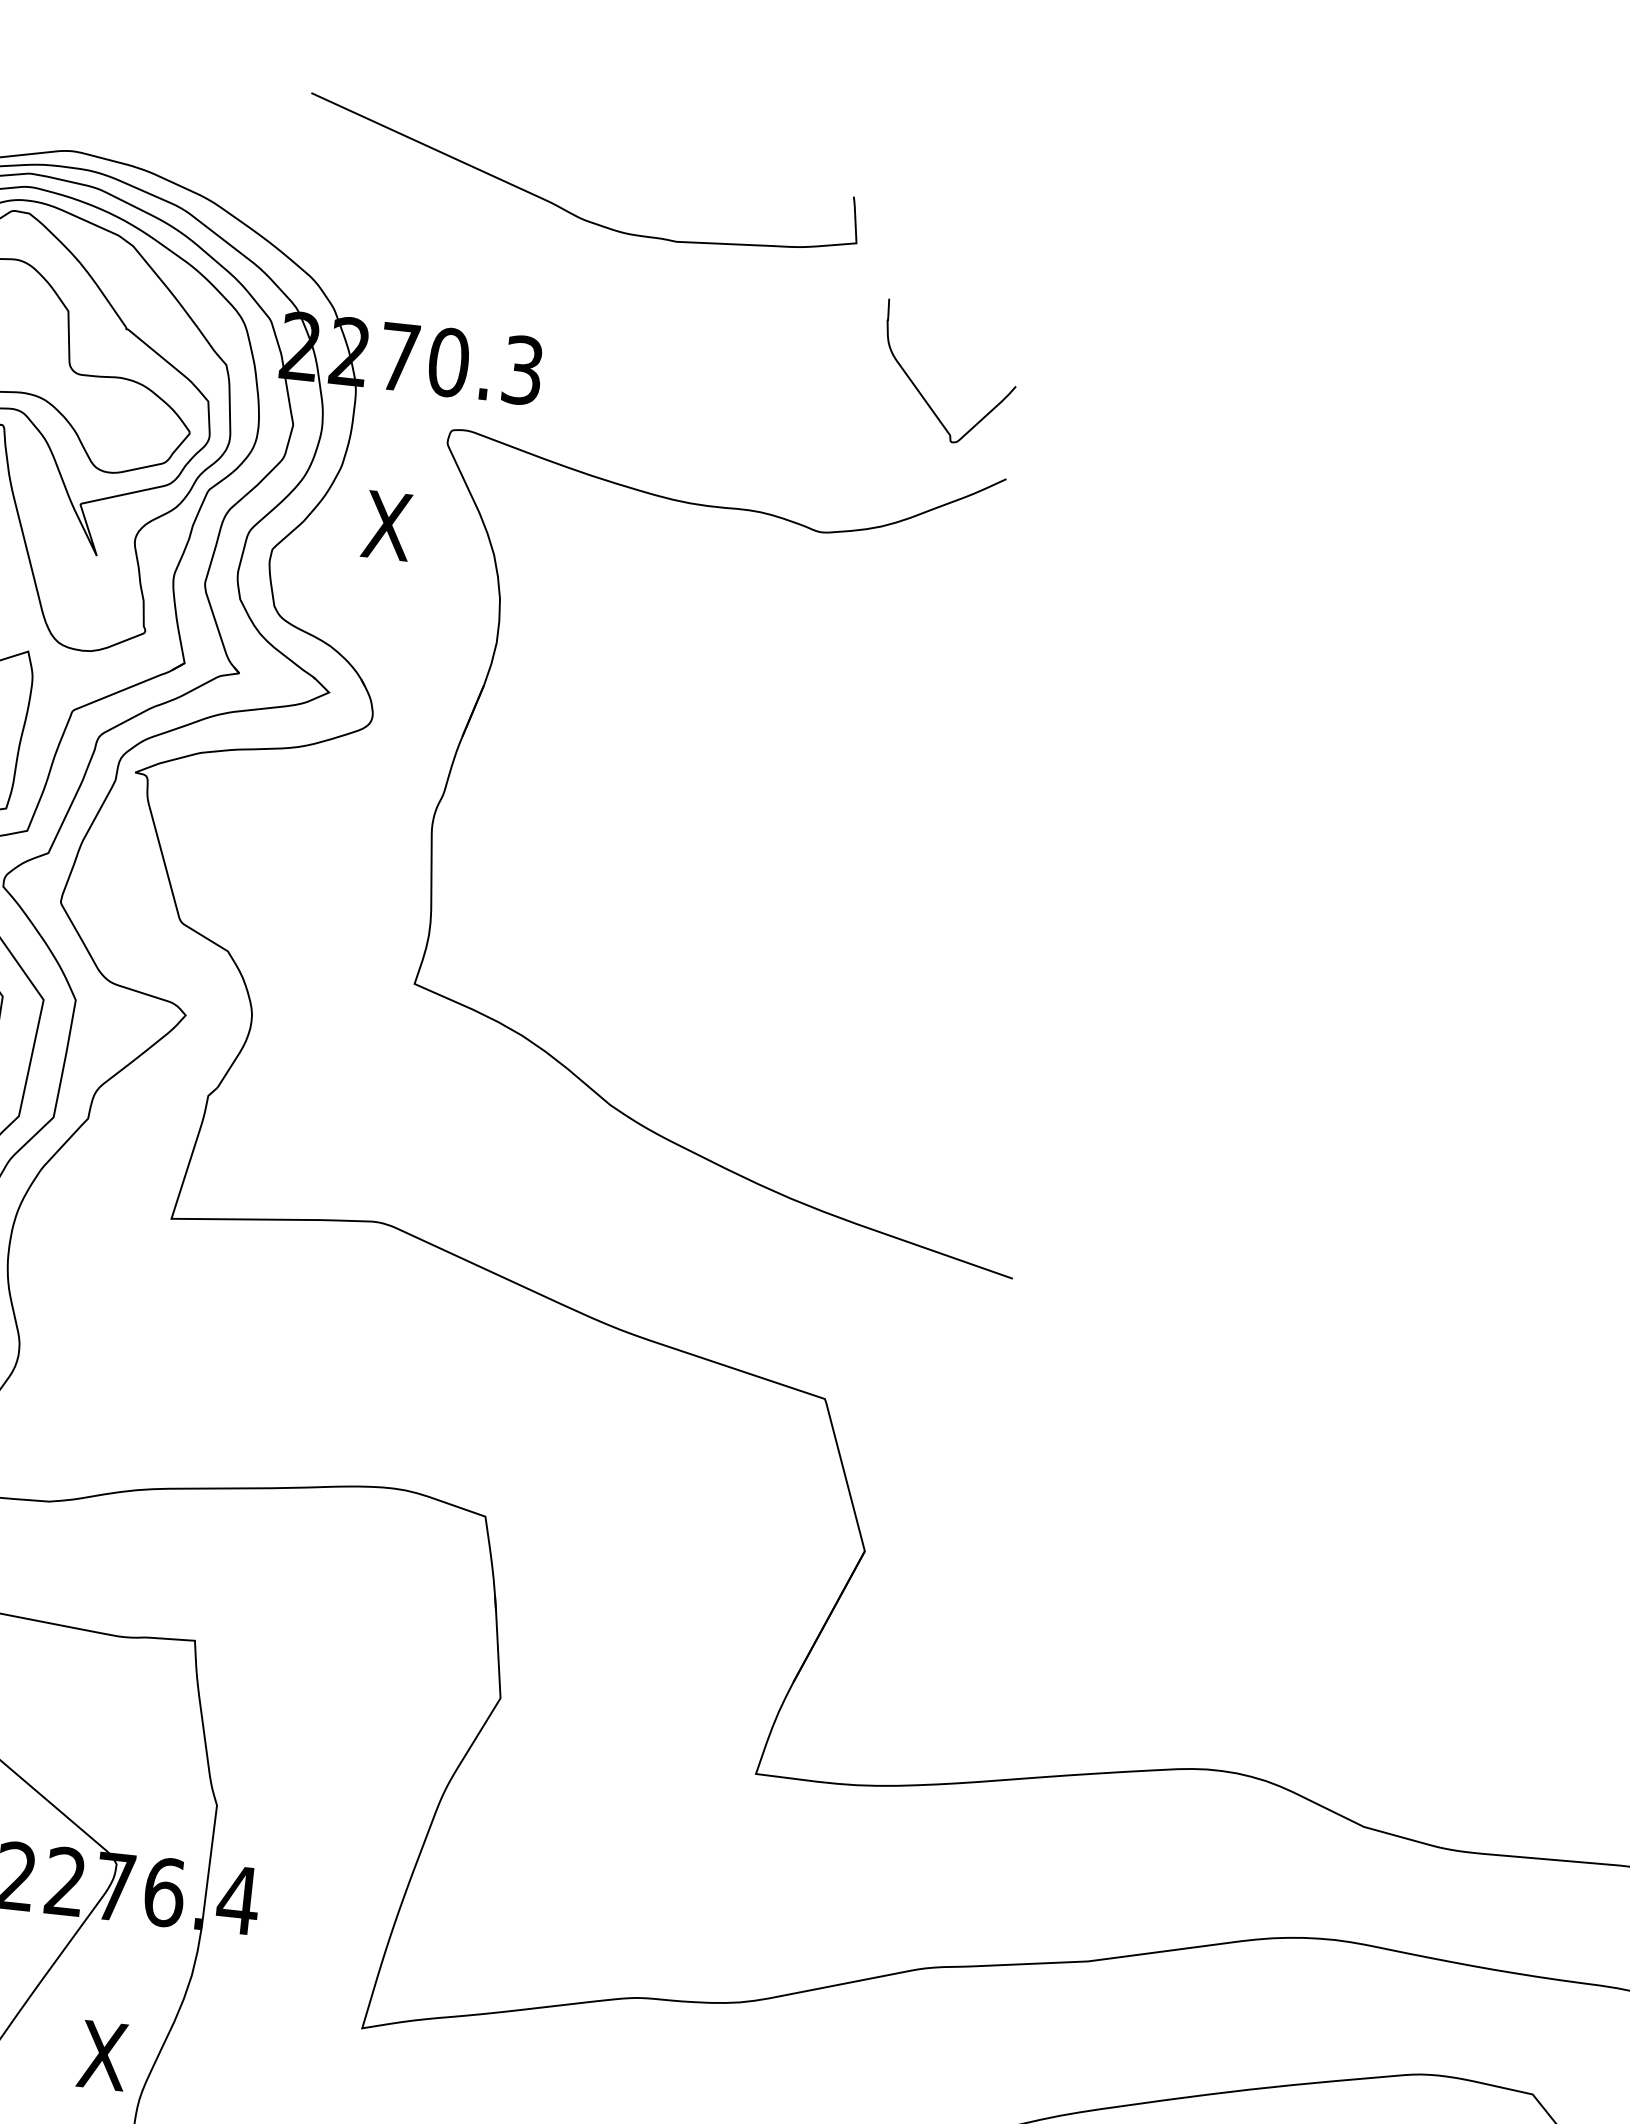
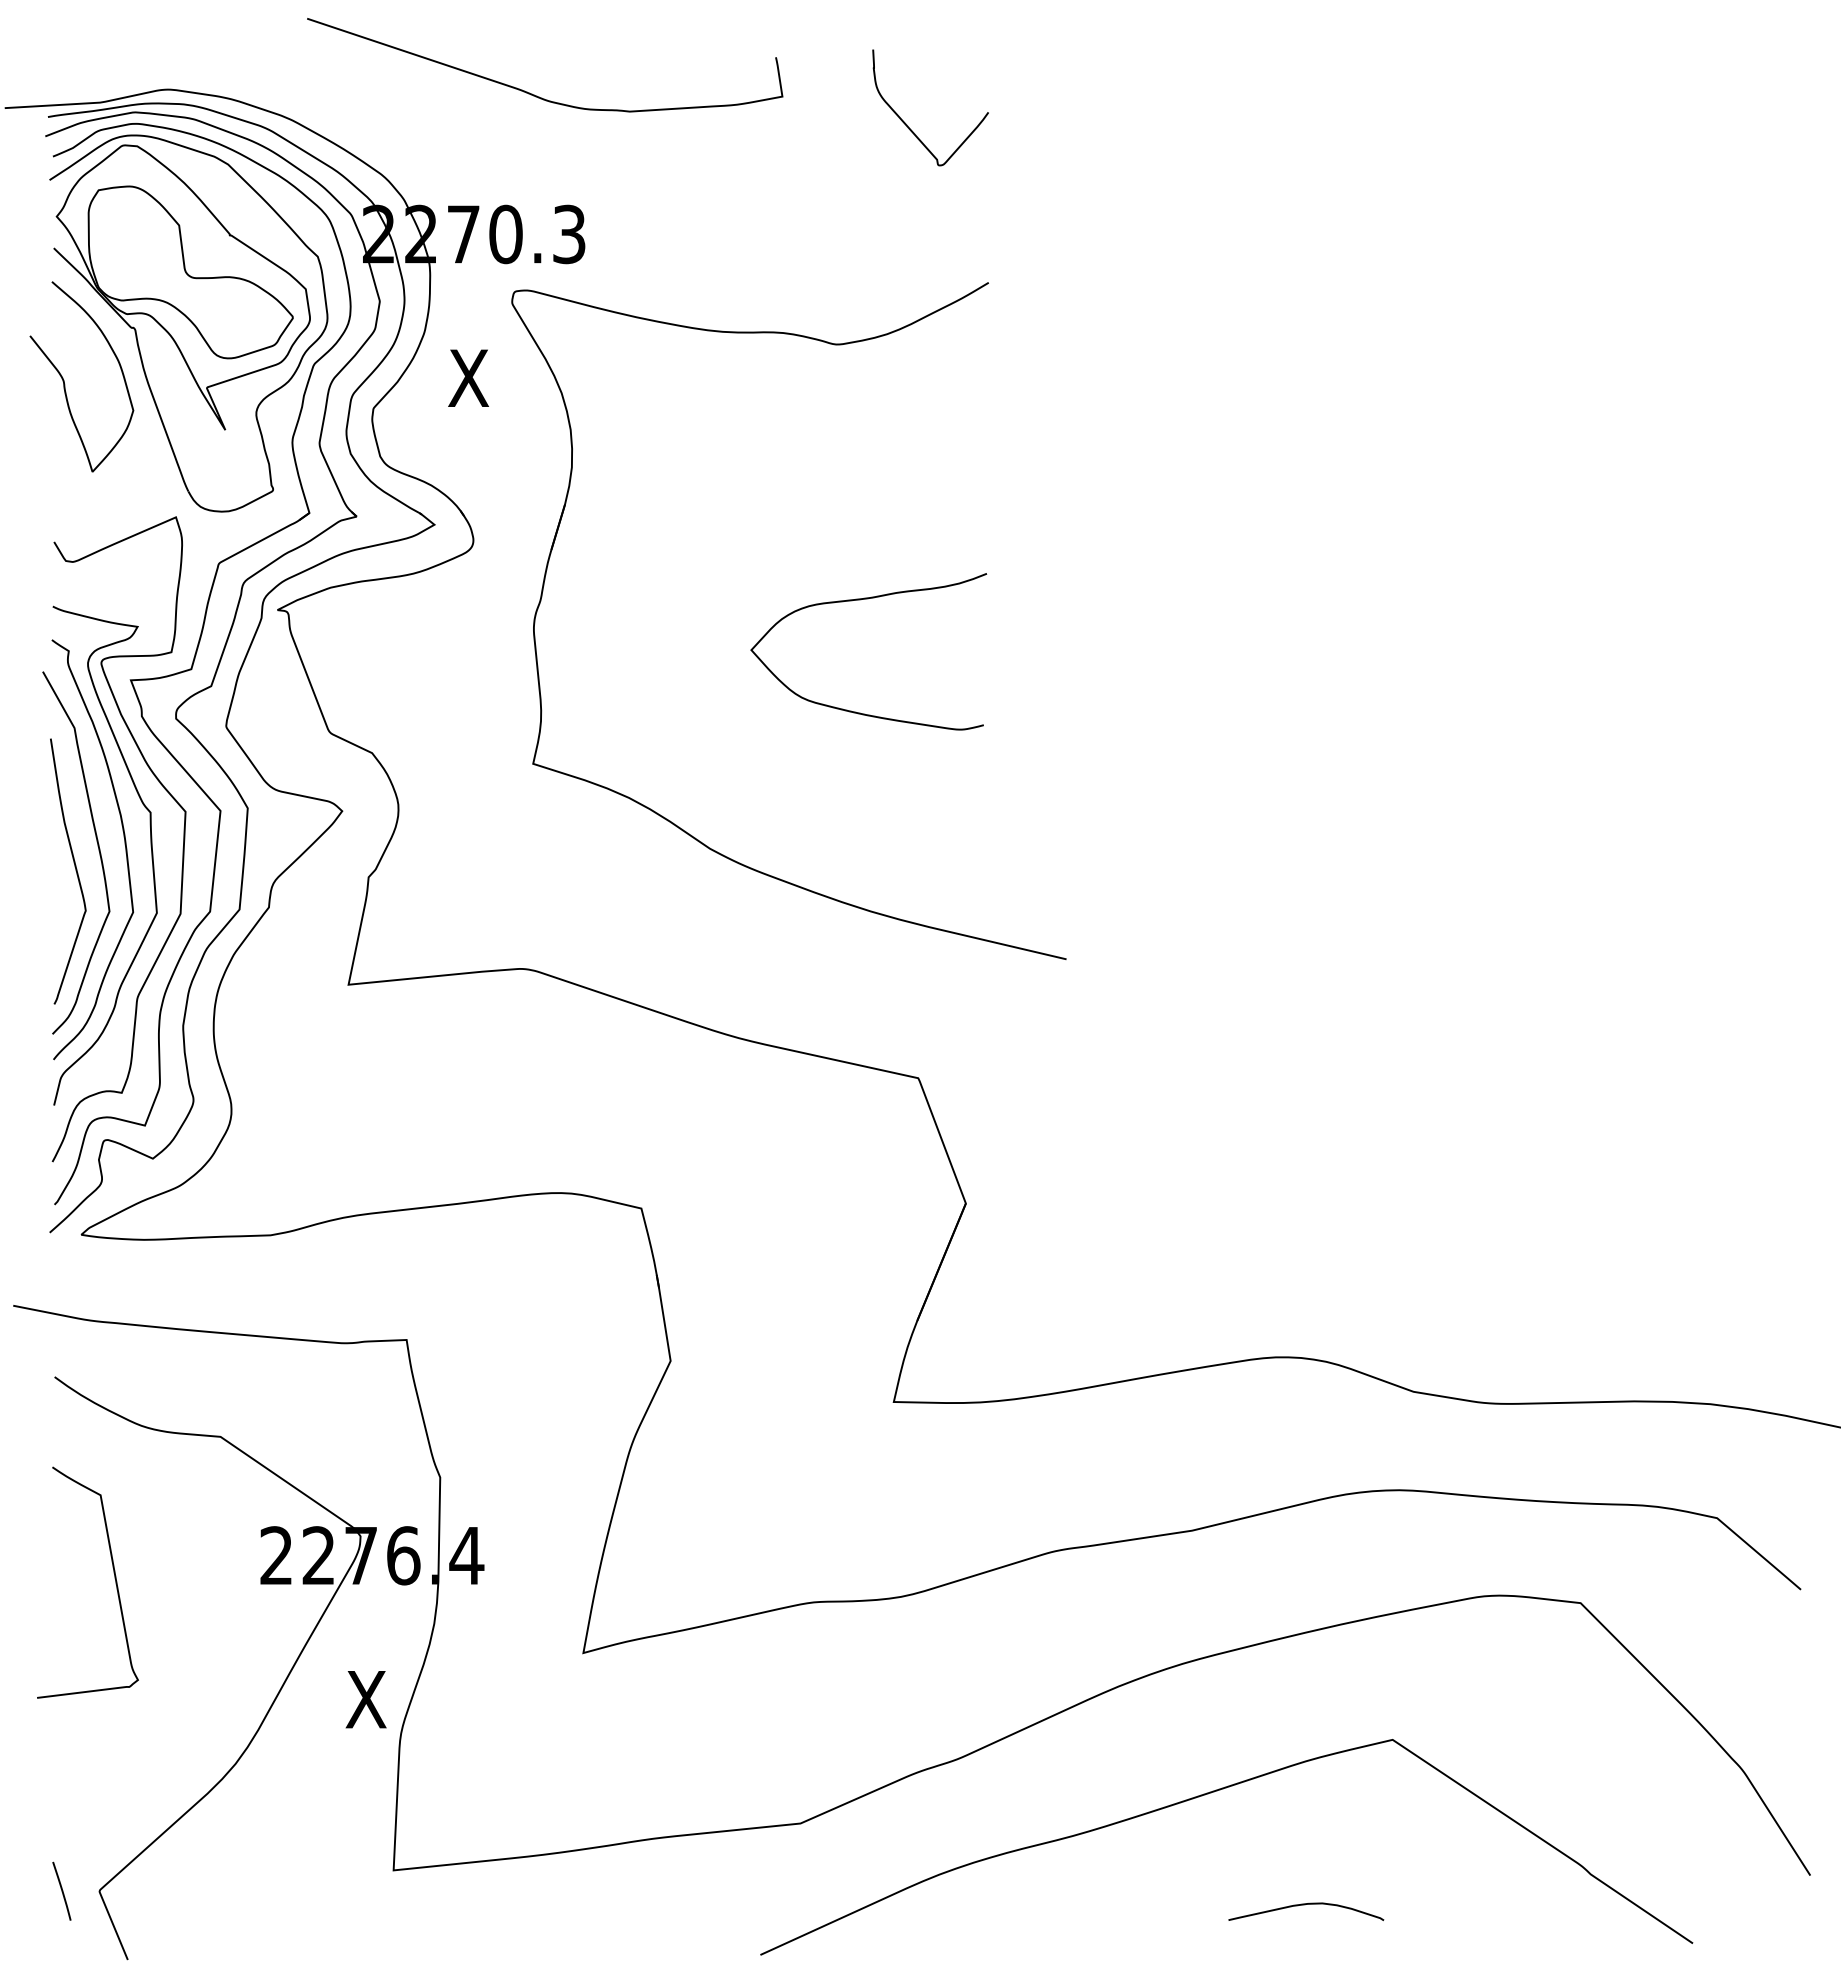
curve: (565, 208) -> (532, 93), moved
curve: (919, 390) -> (907, 124), moved
curve: (817, 834) -> (860, 600), added

